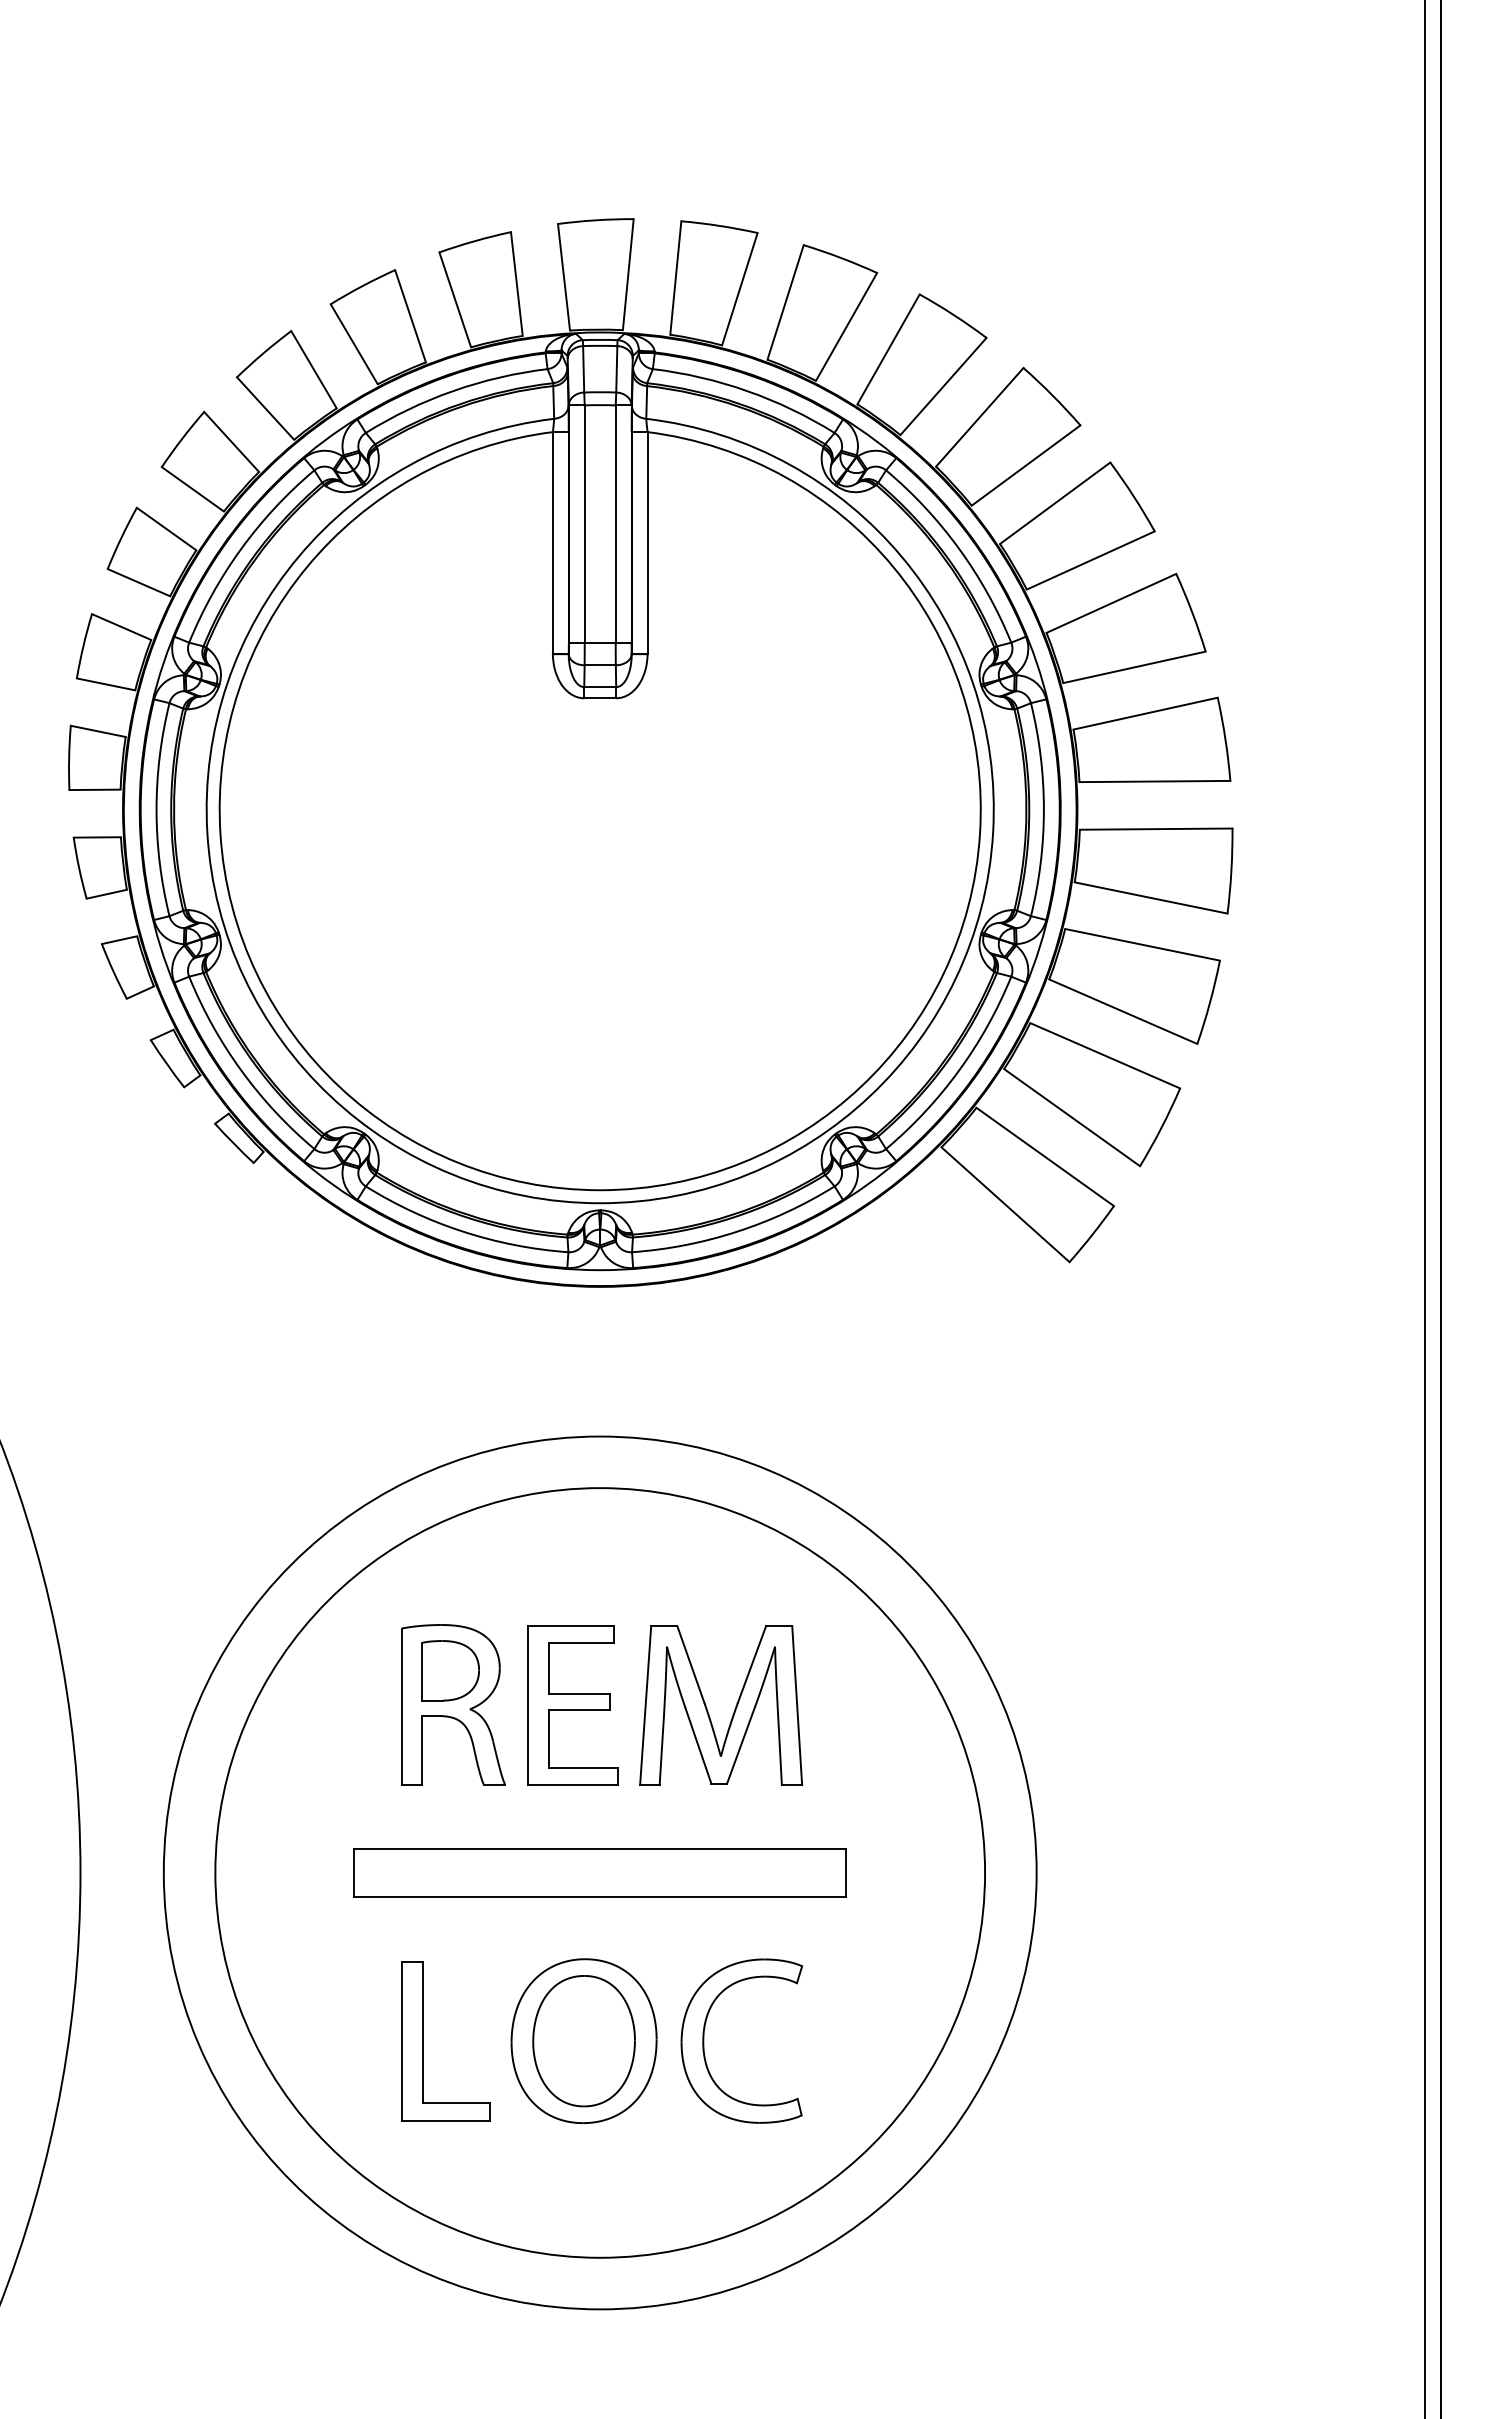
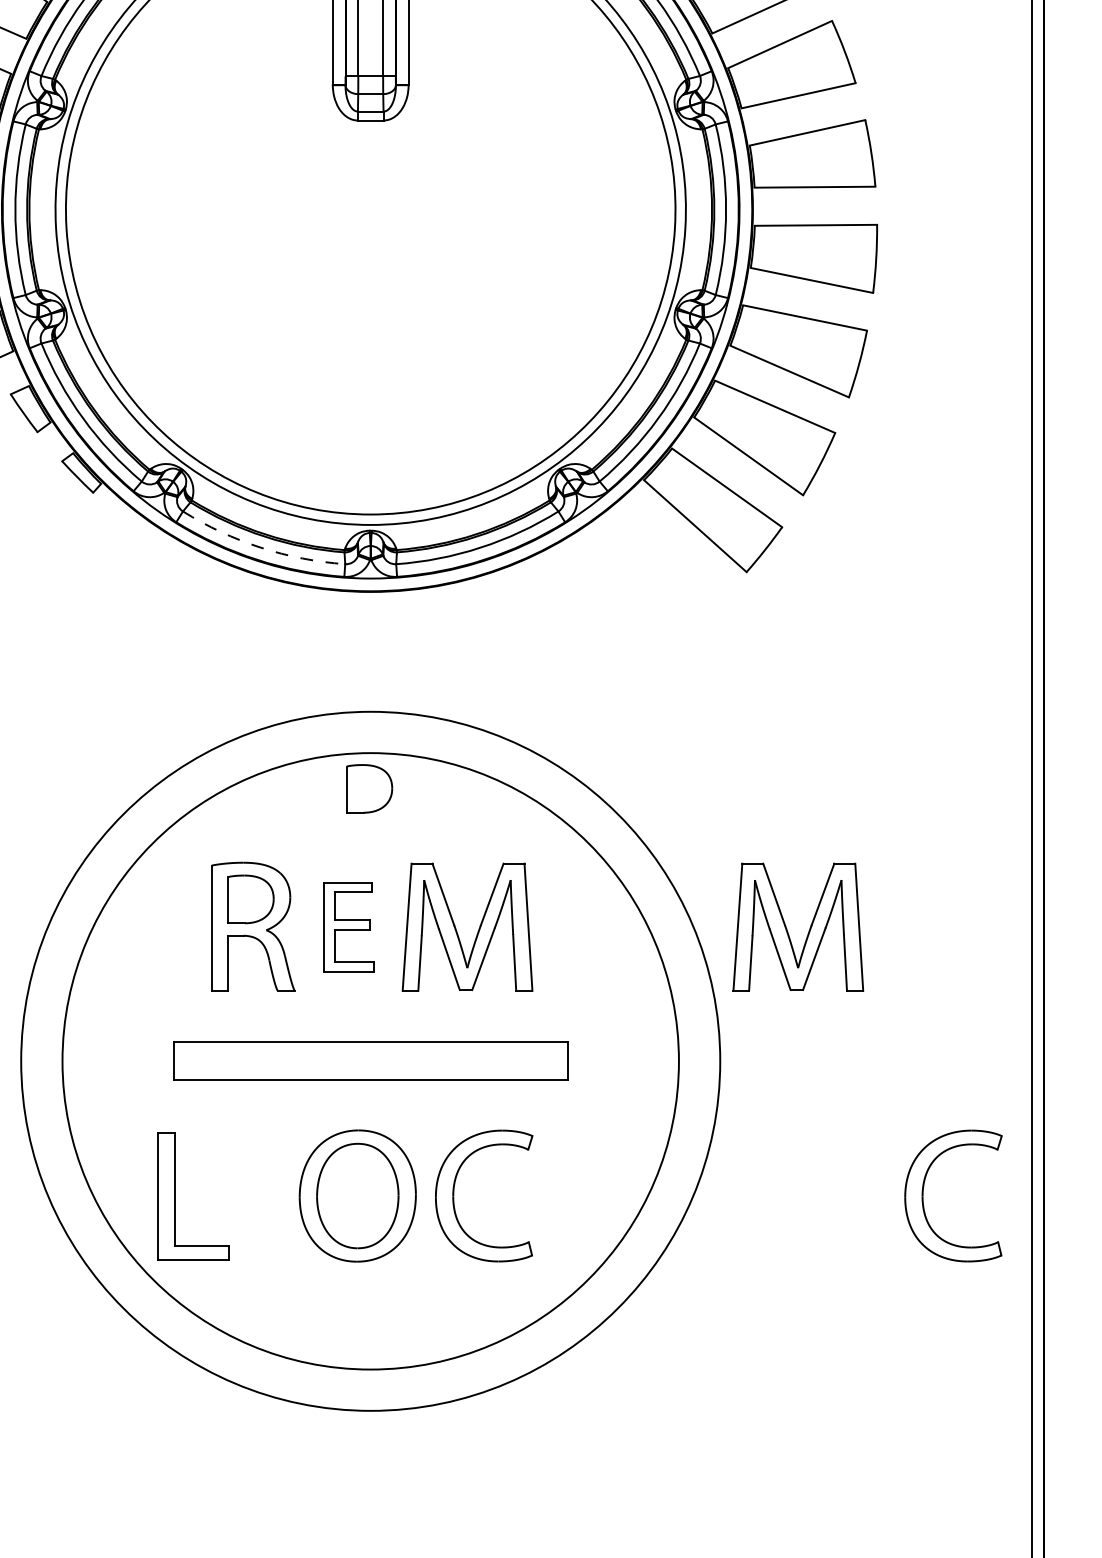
arc: (463, 1231) -> (261, 547), solid -> dashed
part: (598, 1532) -> (369, 788), added
part: (572, 1705) -> (348, 927), size x0.7
part: (1120, 1708) -> (787, 929), added
part: (1290, 2040) -> (923, 1195), added
part: (423, 2041) -> (175, 1196), moved

